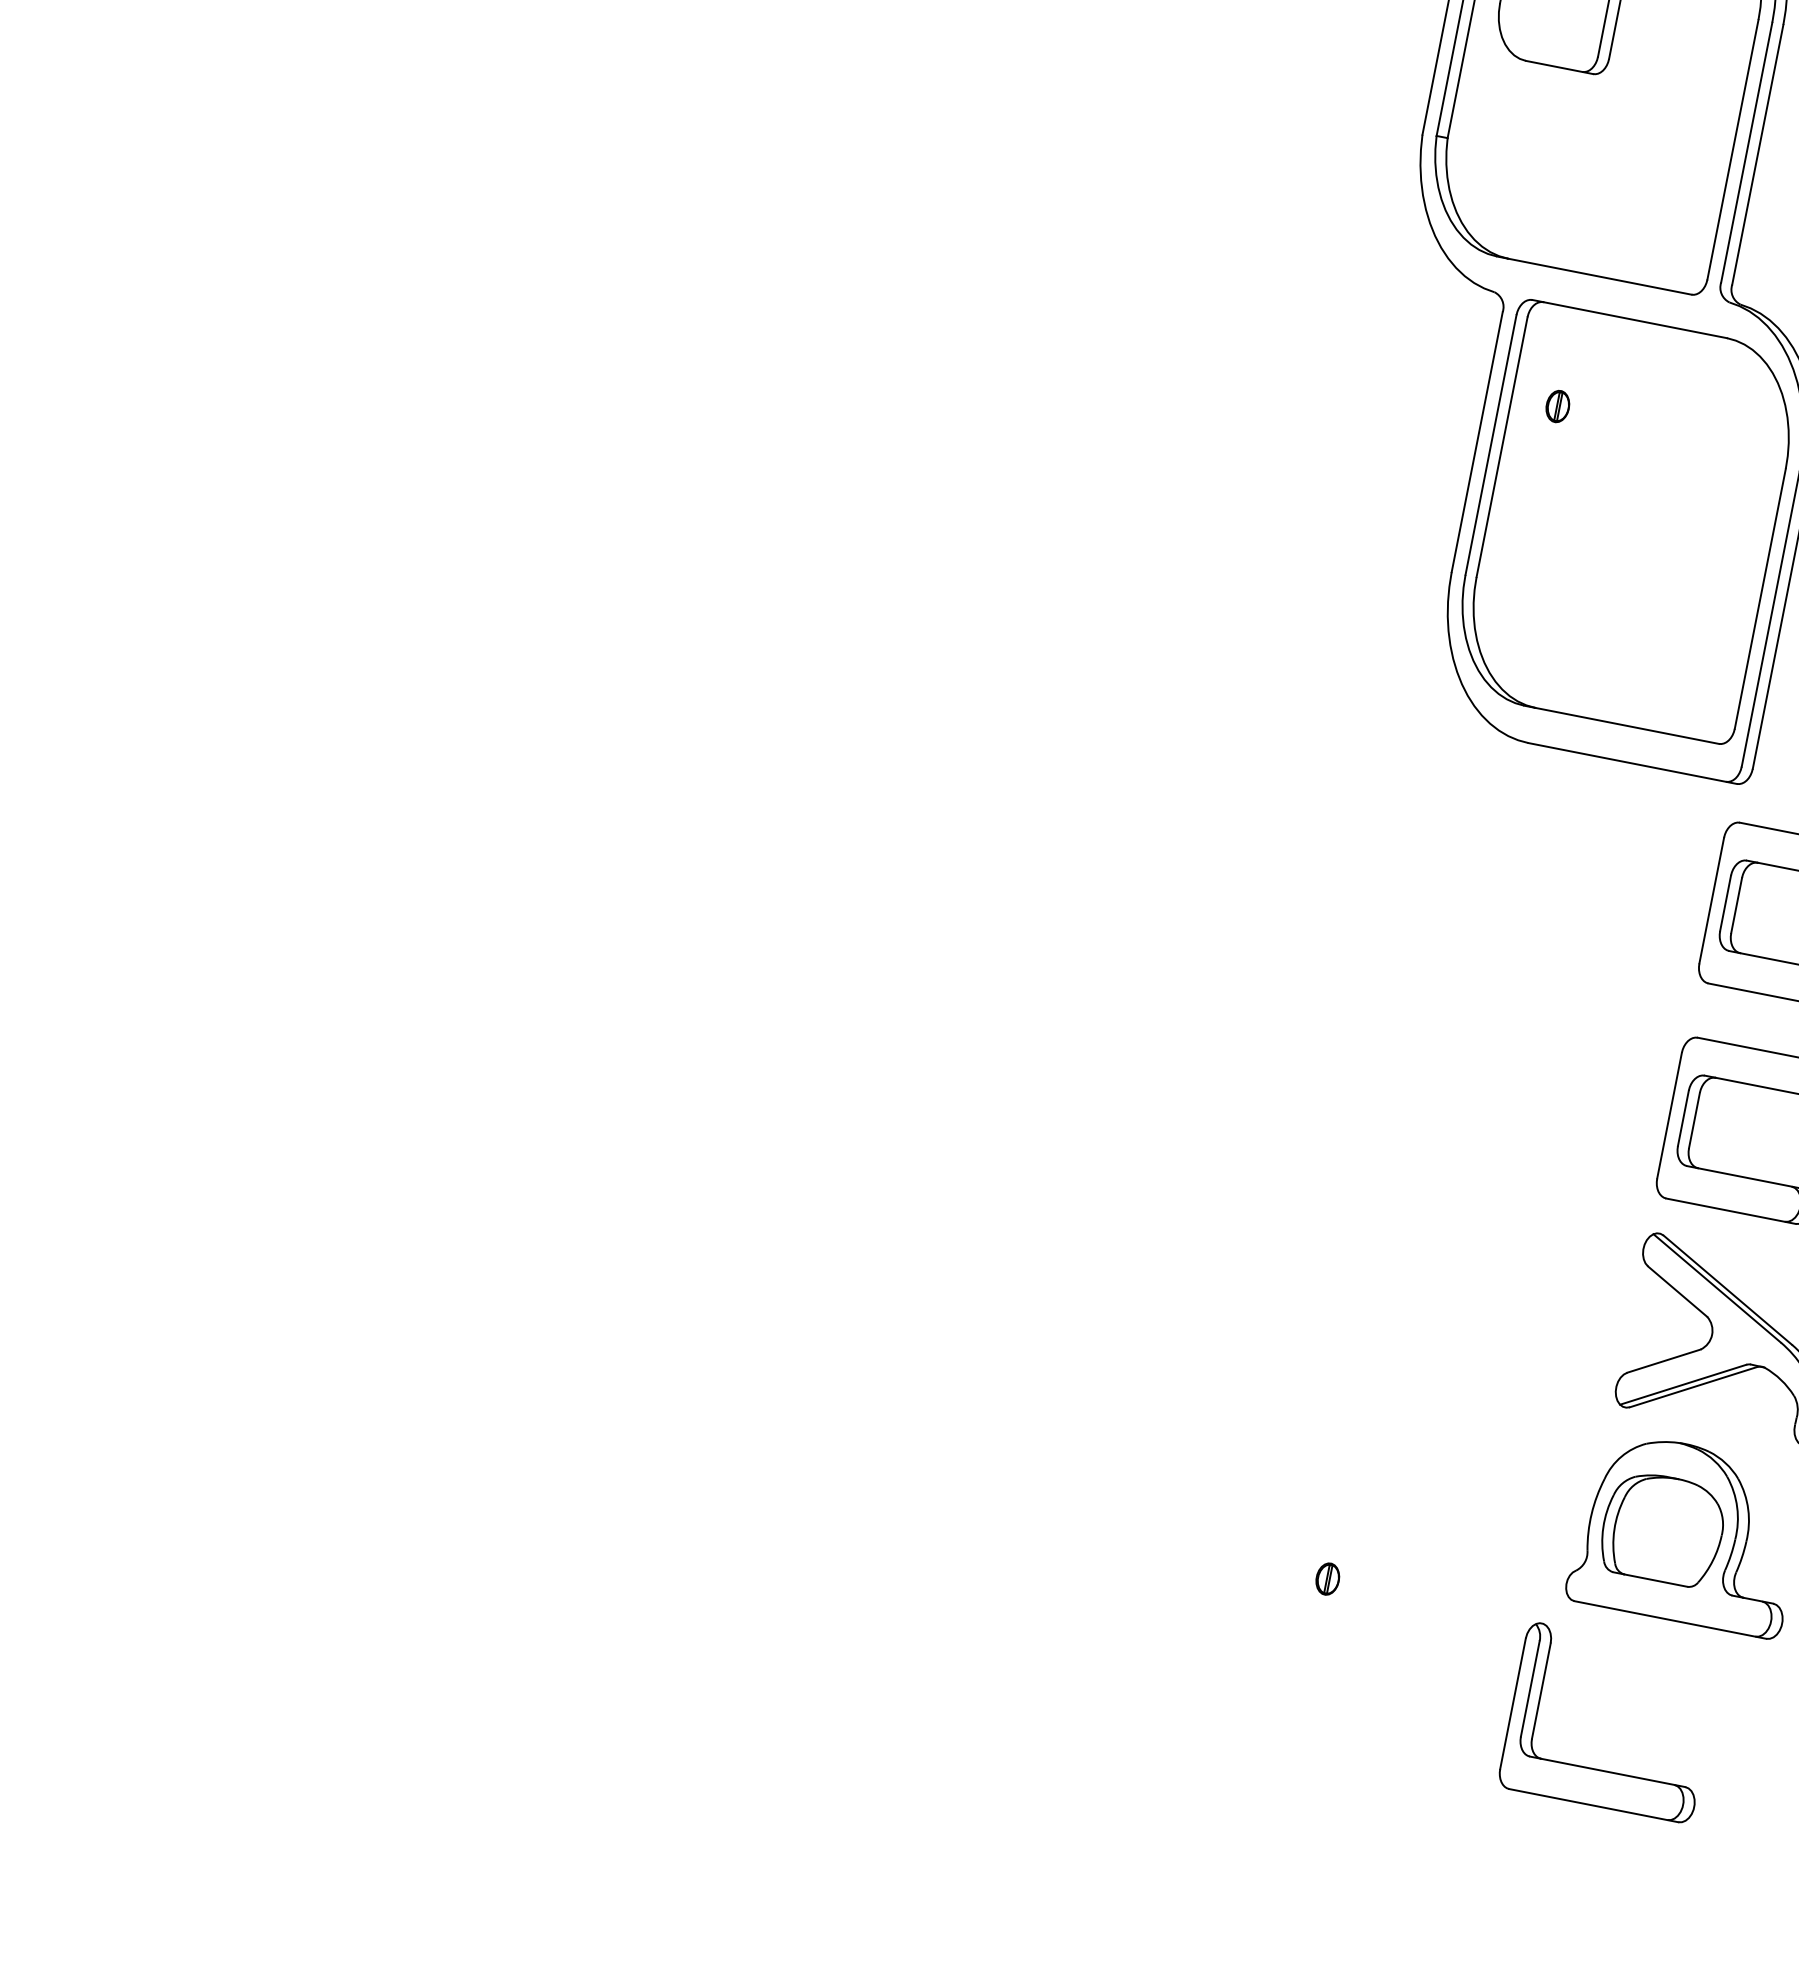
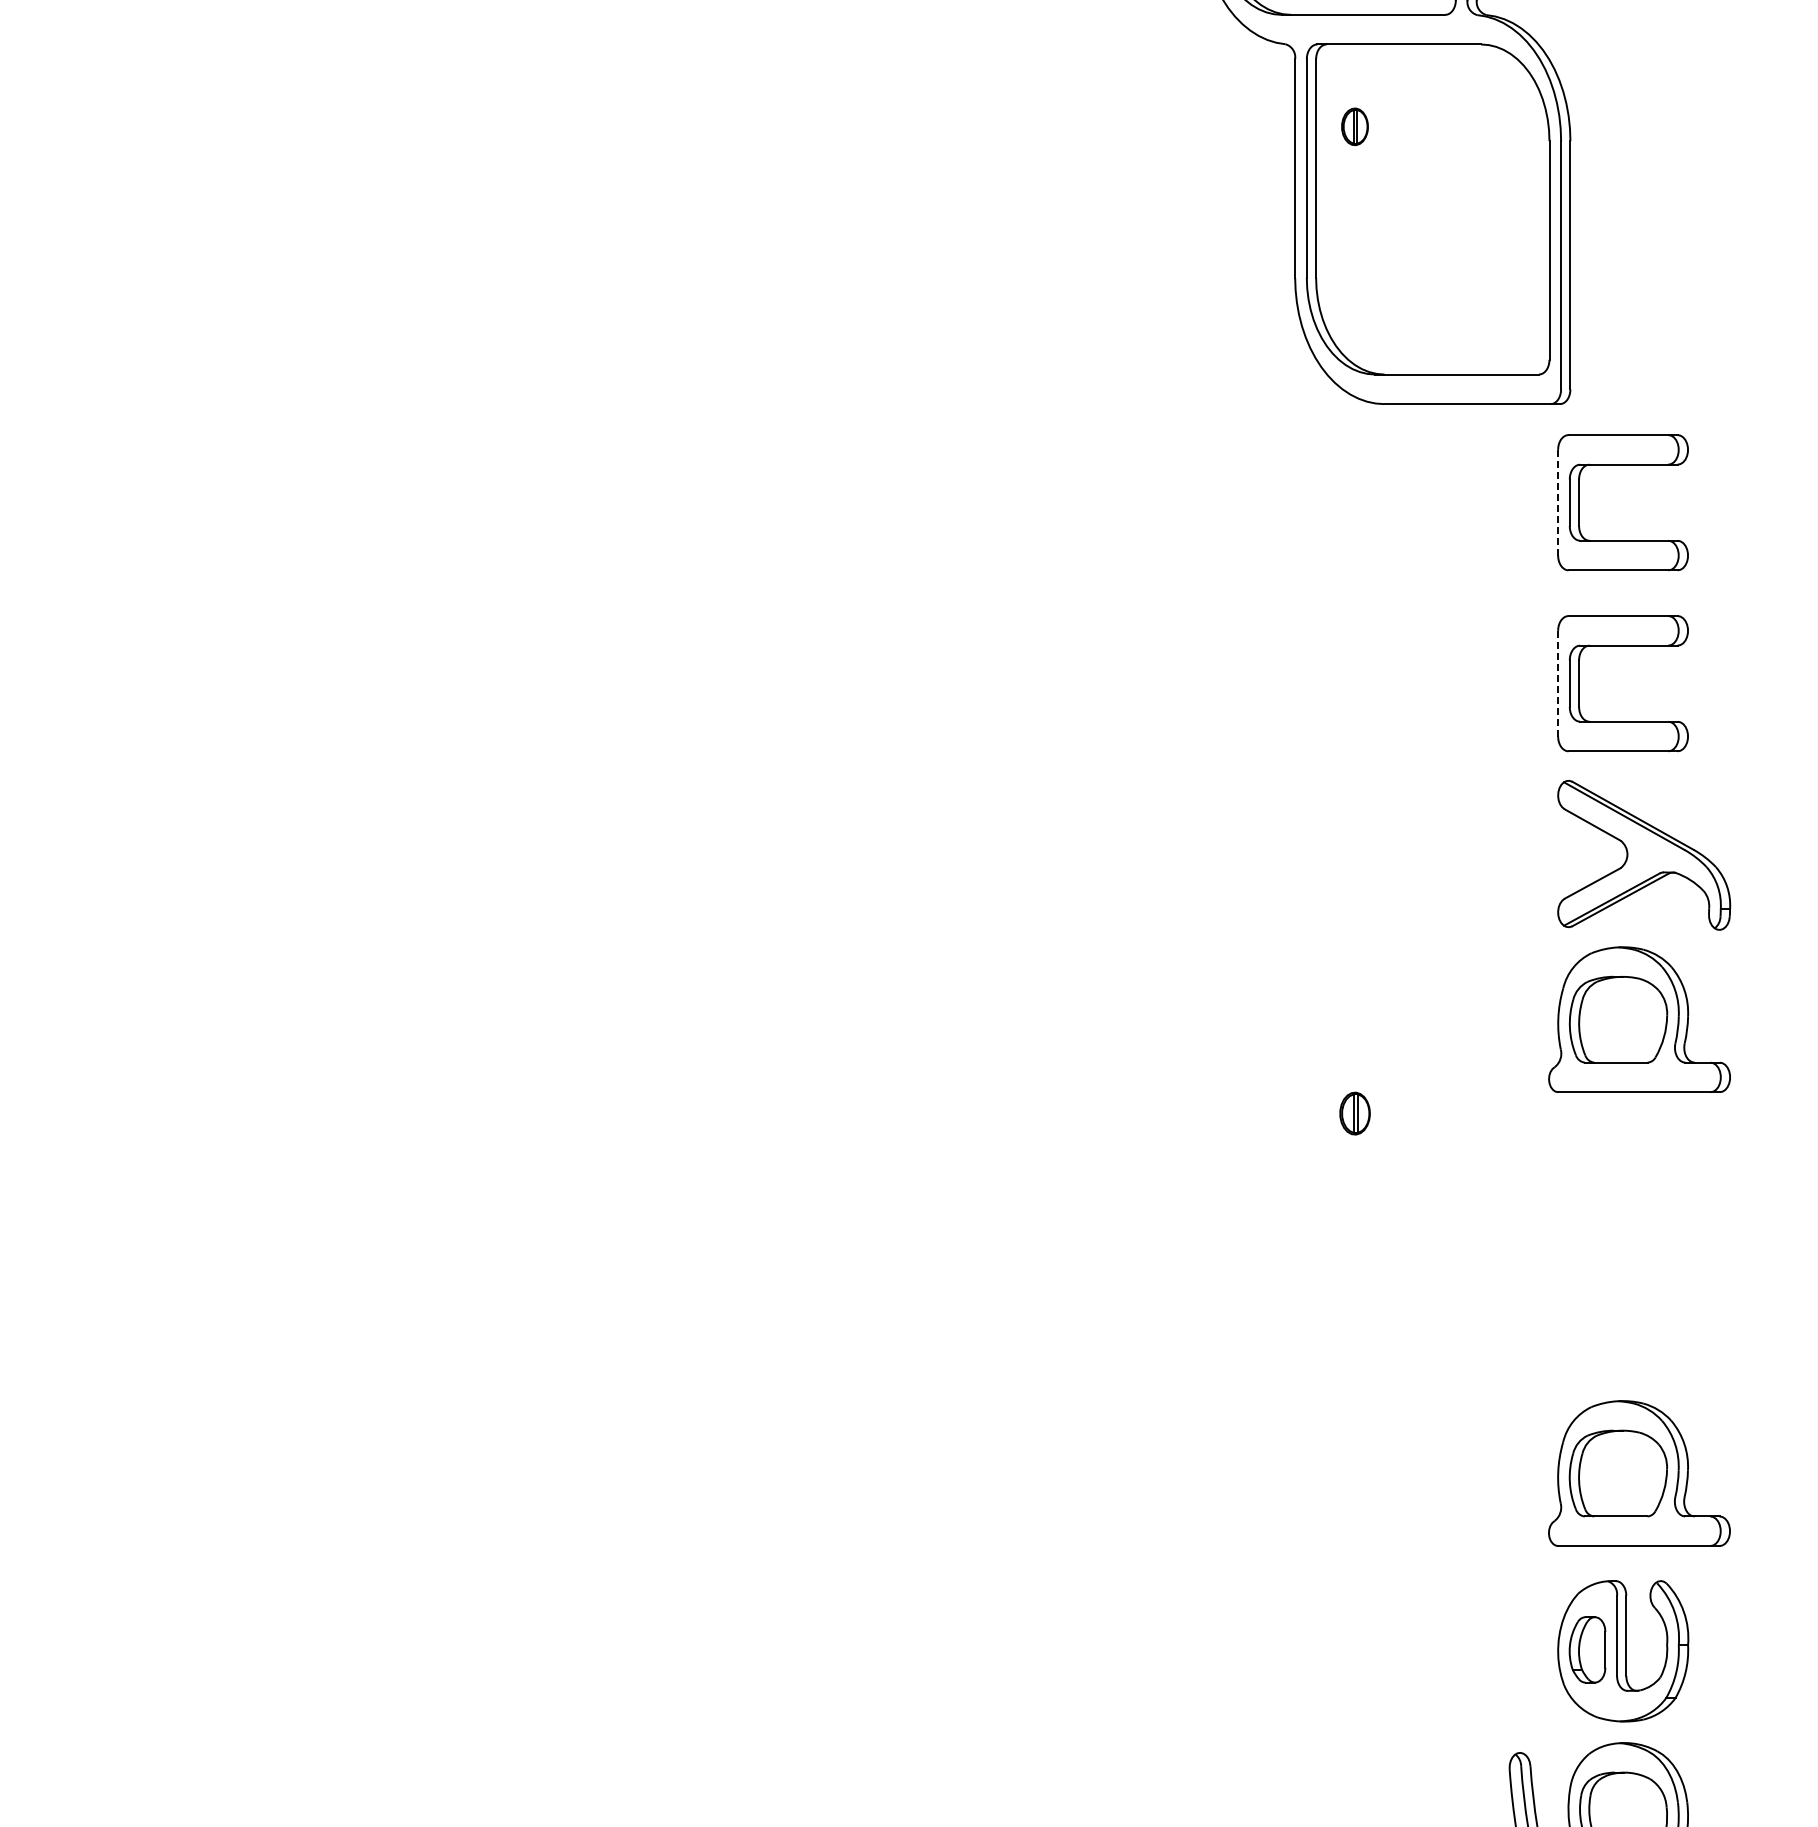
part: (1557, 406) -> (1354, 126), size x1.4
line: (1712, 900) -> (1558, 502), solid -> dashed
line: (1670, 1115) -> (1558, 683), solid -> dashed
part: (1327, 1578) -> (1354, 1113), size x1.6
part: (1599, 1769) -> (1605, 1224), removed

